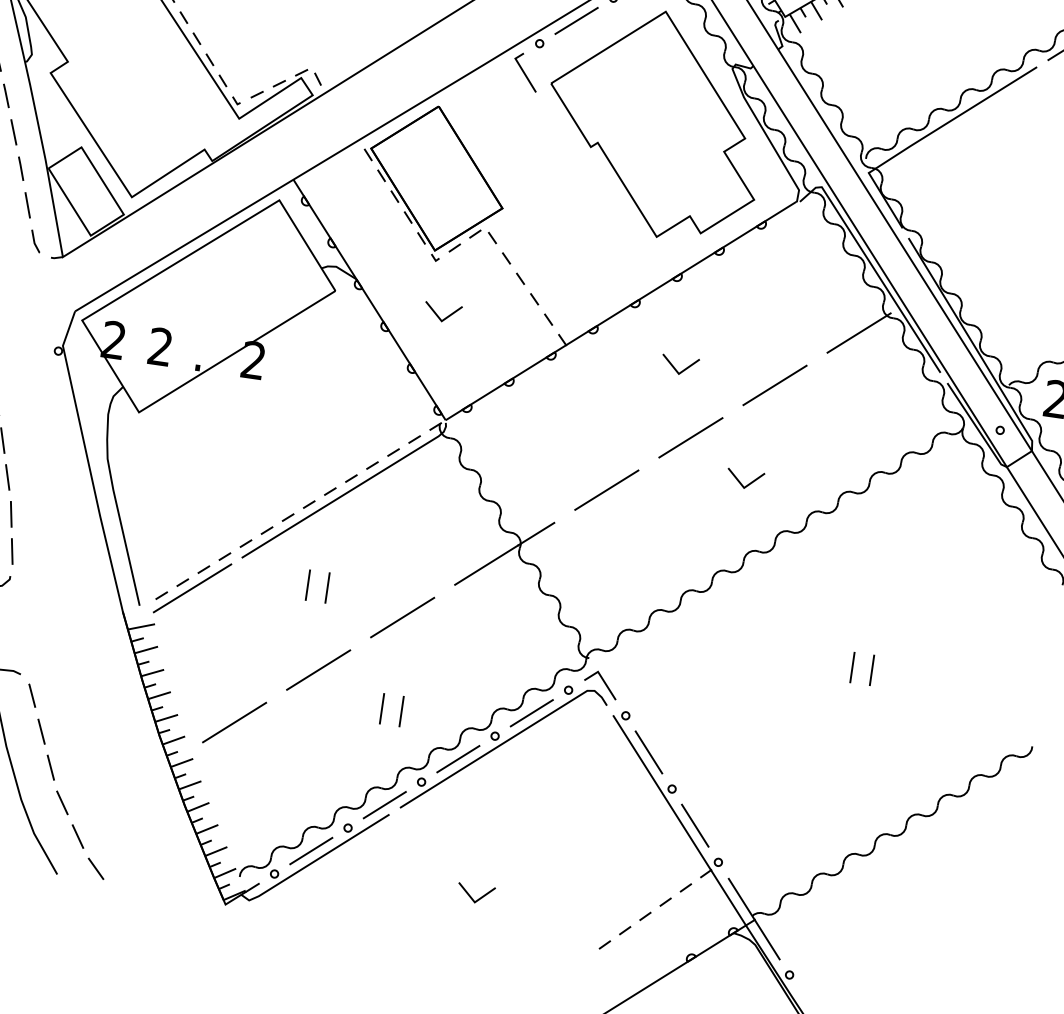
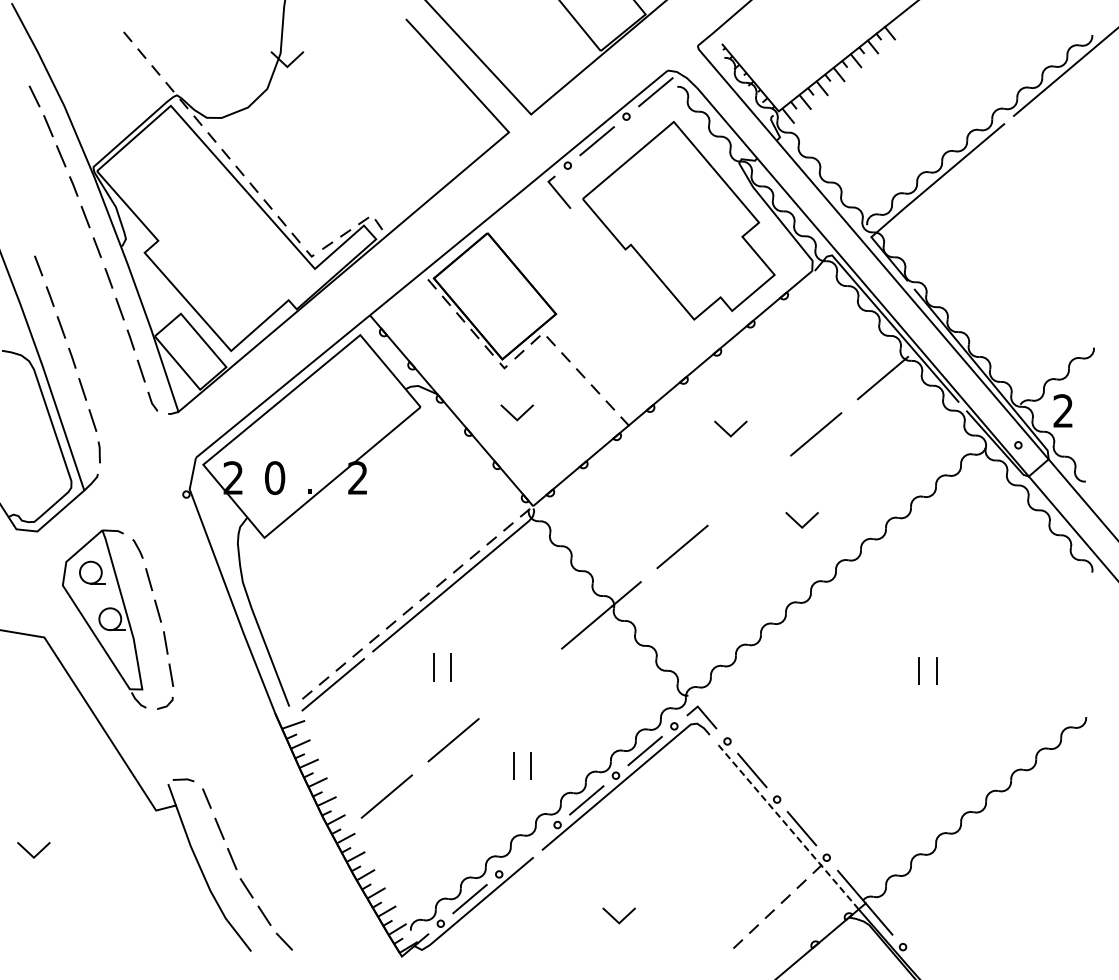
text: (161, 346) -> (275, 477), 2 -> 0
line: (691, 437) -> (749, 490), removed
line: (402, 617) -> (520, 683), removed
line: (384, 804) -> (528, 849), removed
line: (679, 819) -> (787, 825), solid -> dashed

